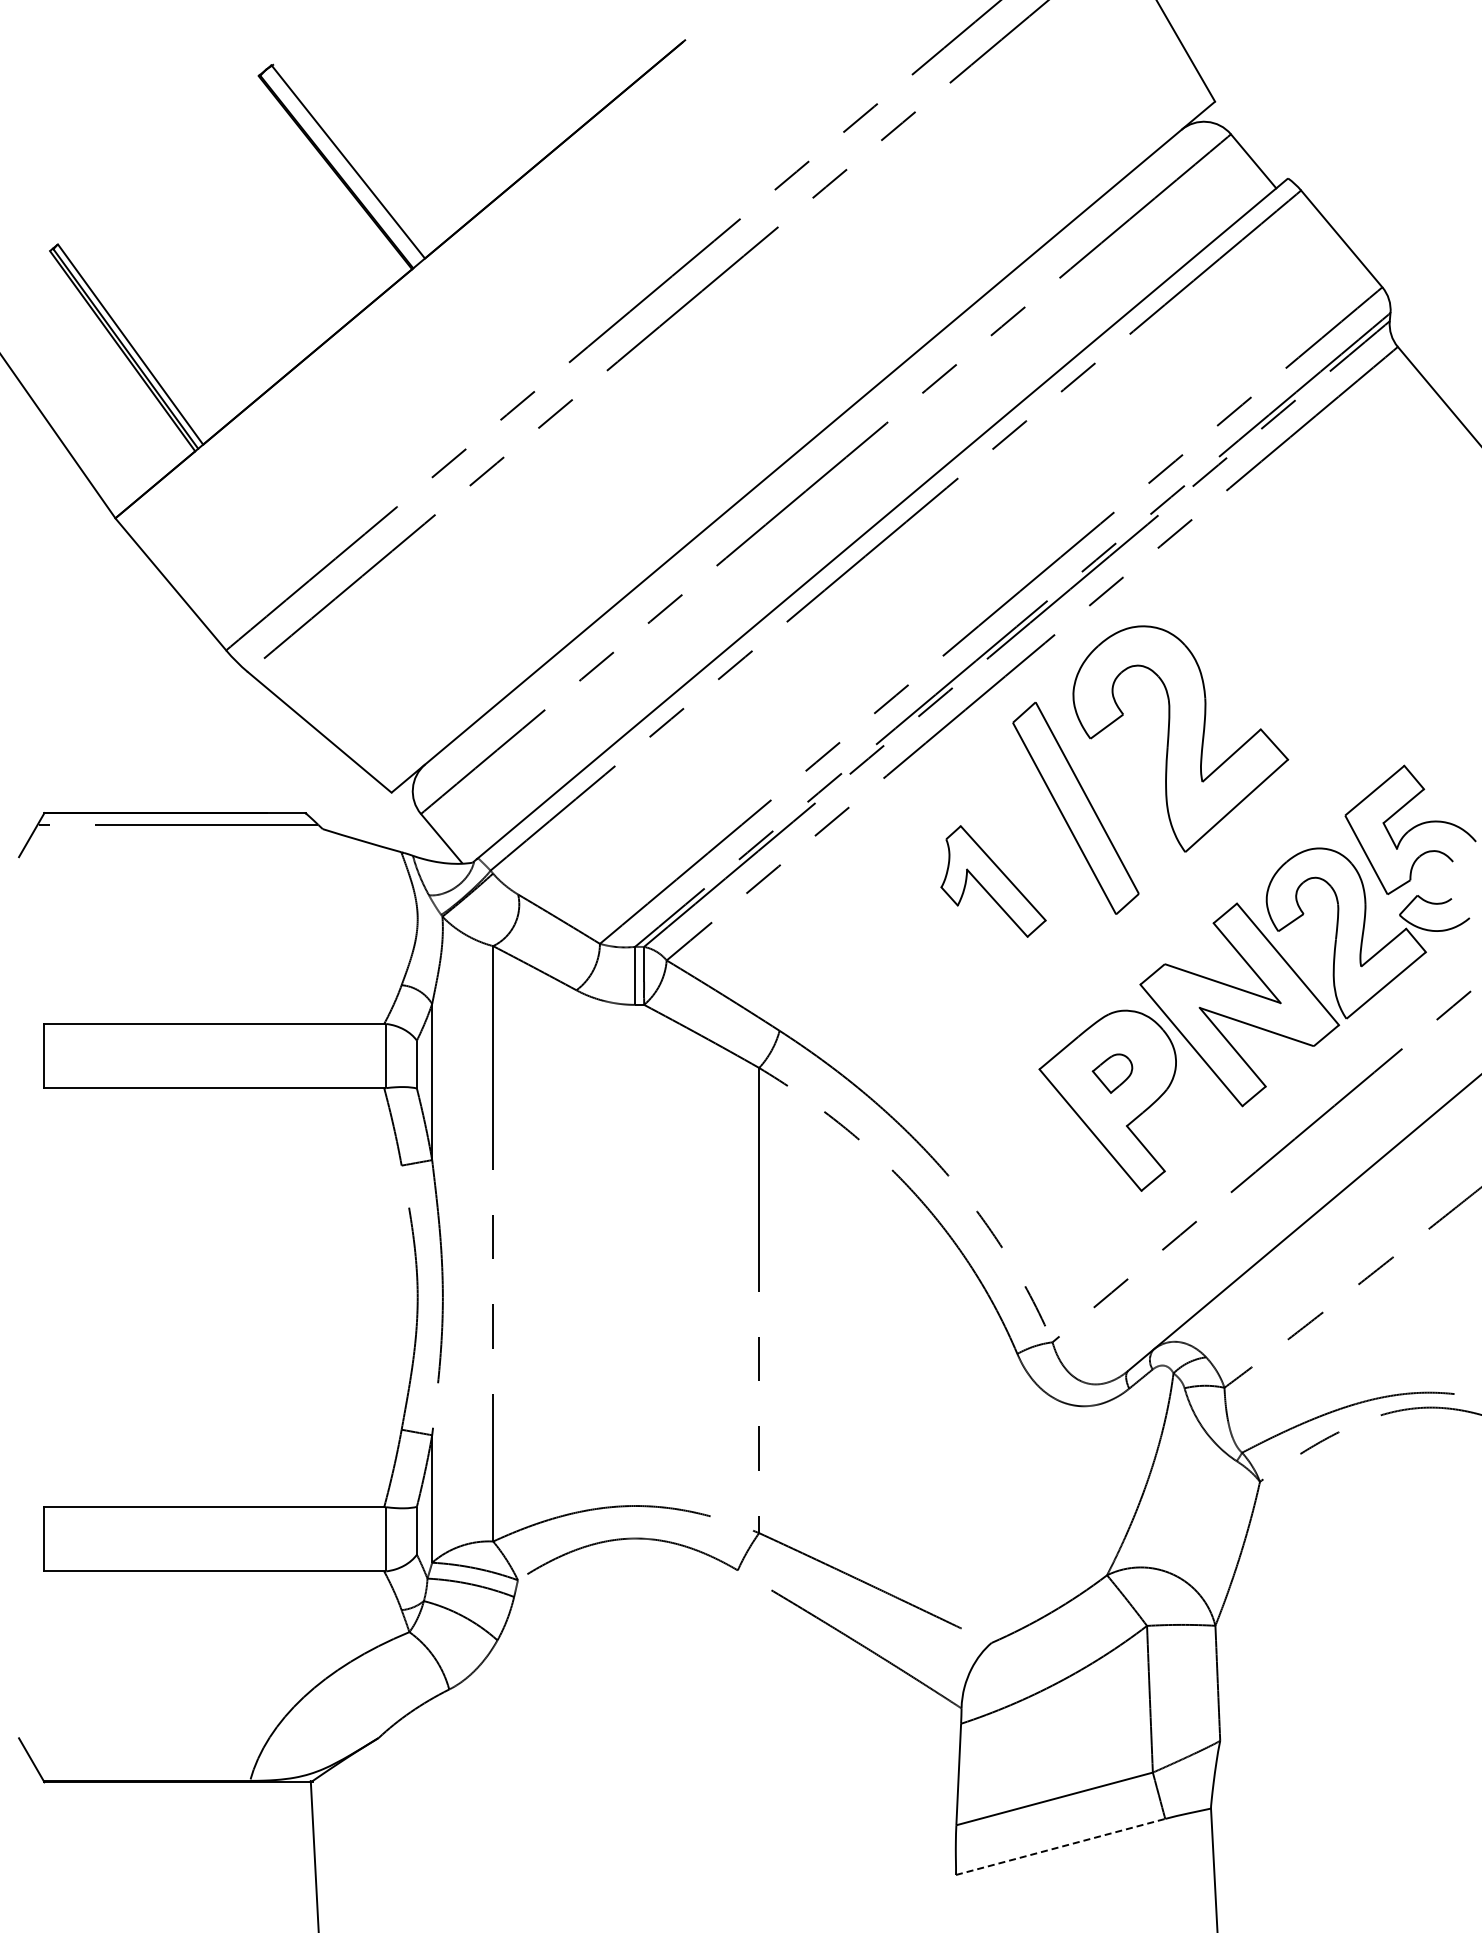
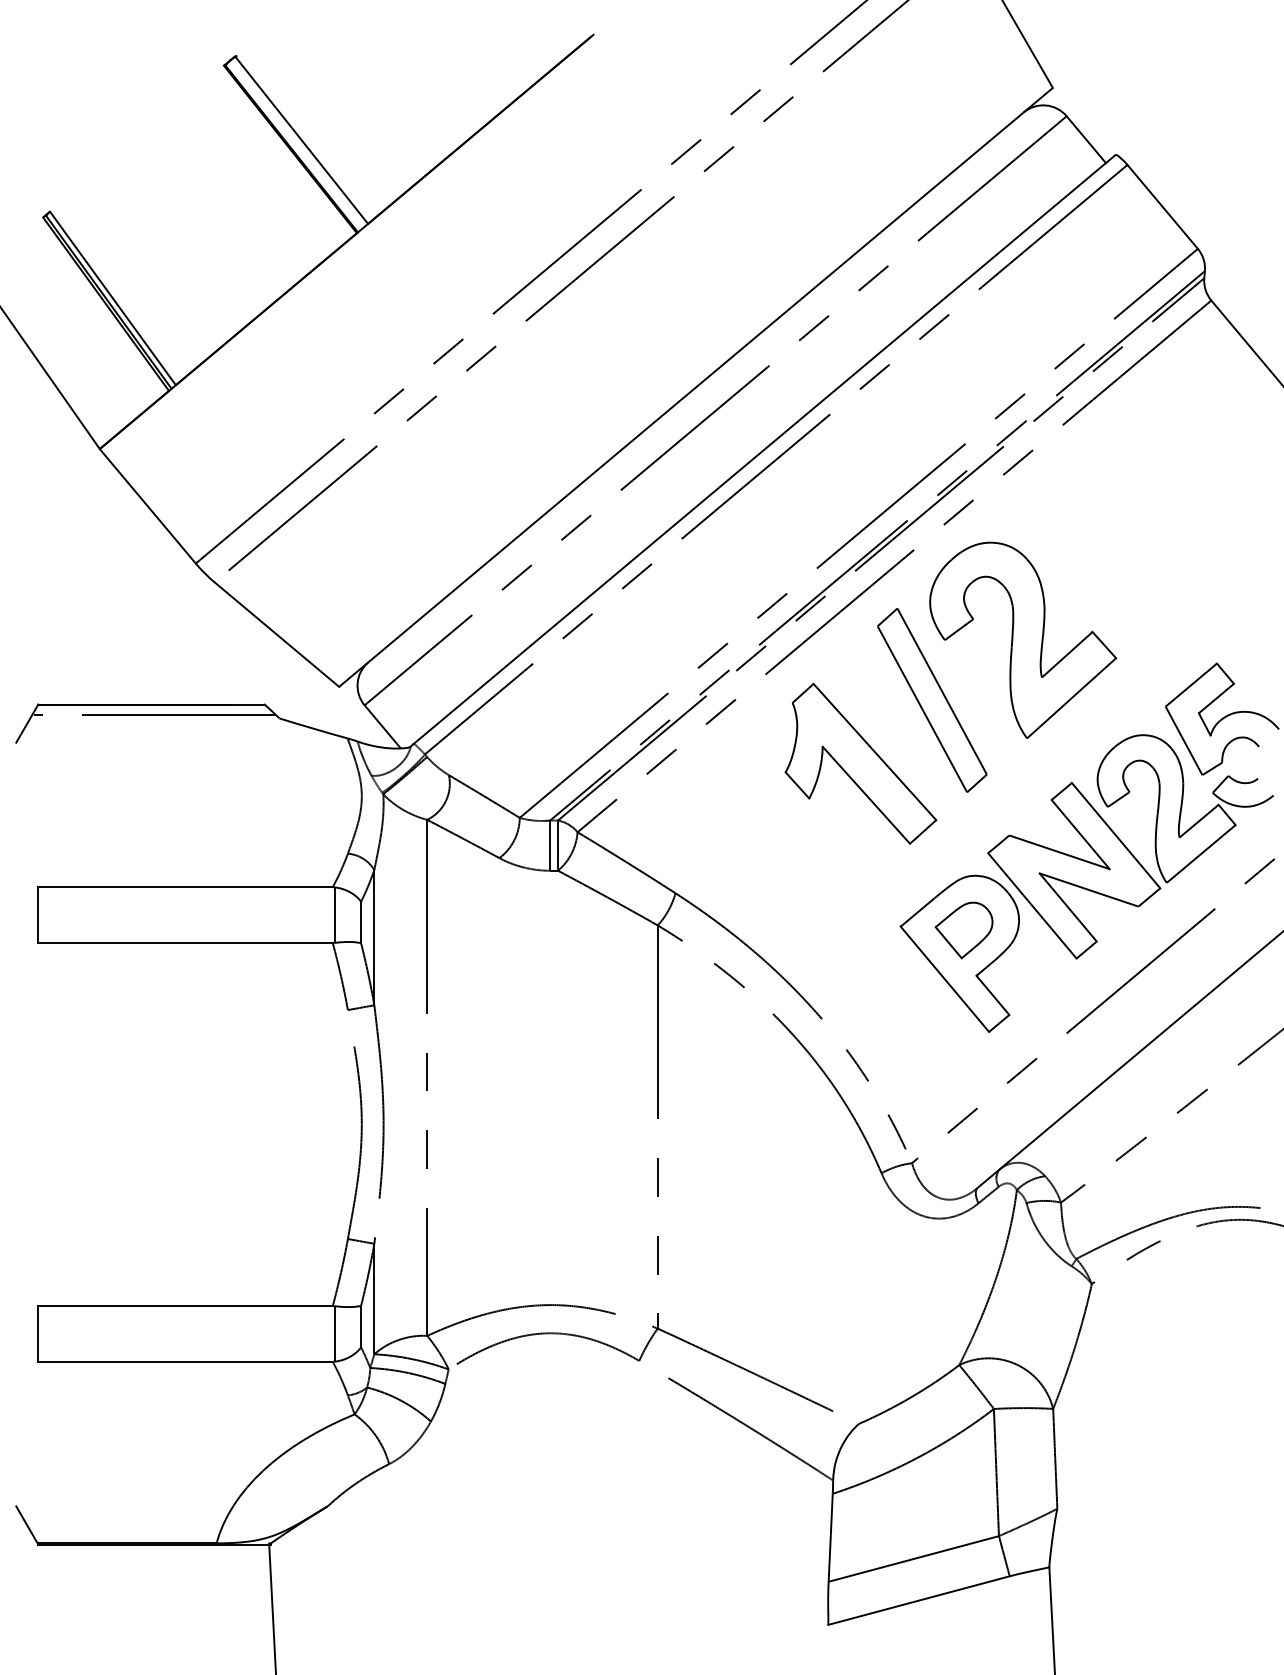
part: (993, 881) -> (860, 763), size x1.67
part: (1112, 1073) -> (963, 930), size x1.67
line: (1061, 1846) -> (919, 1600), dashed -> solid

